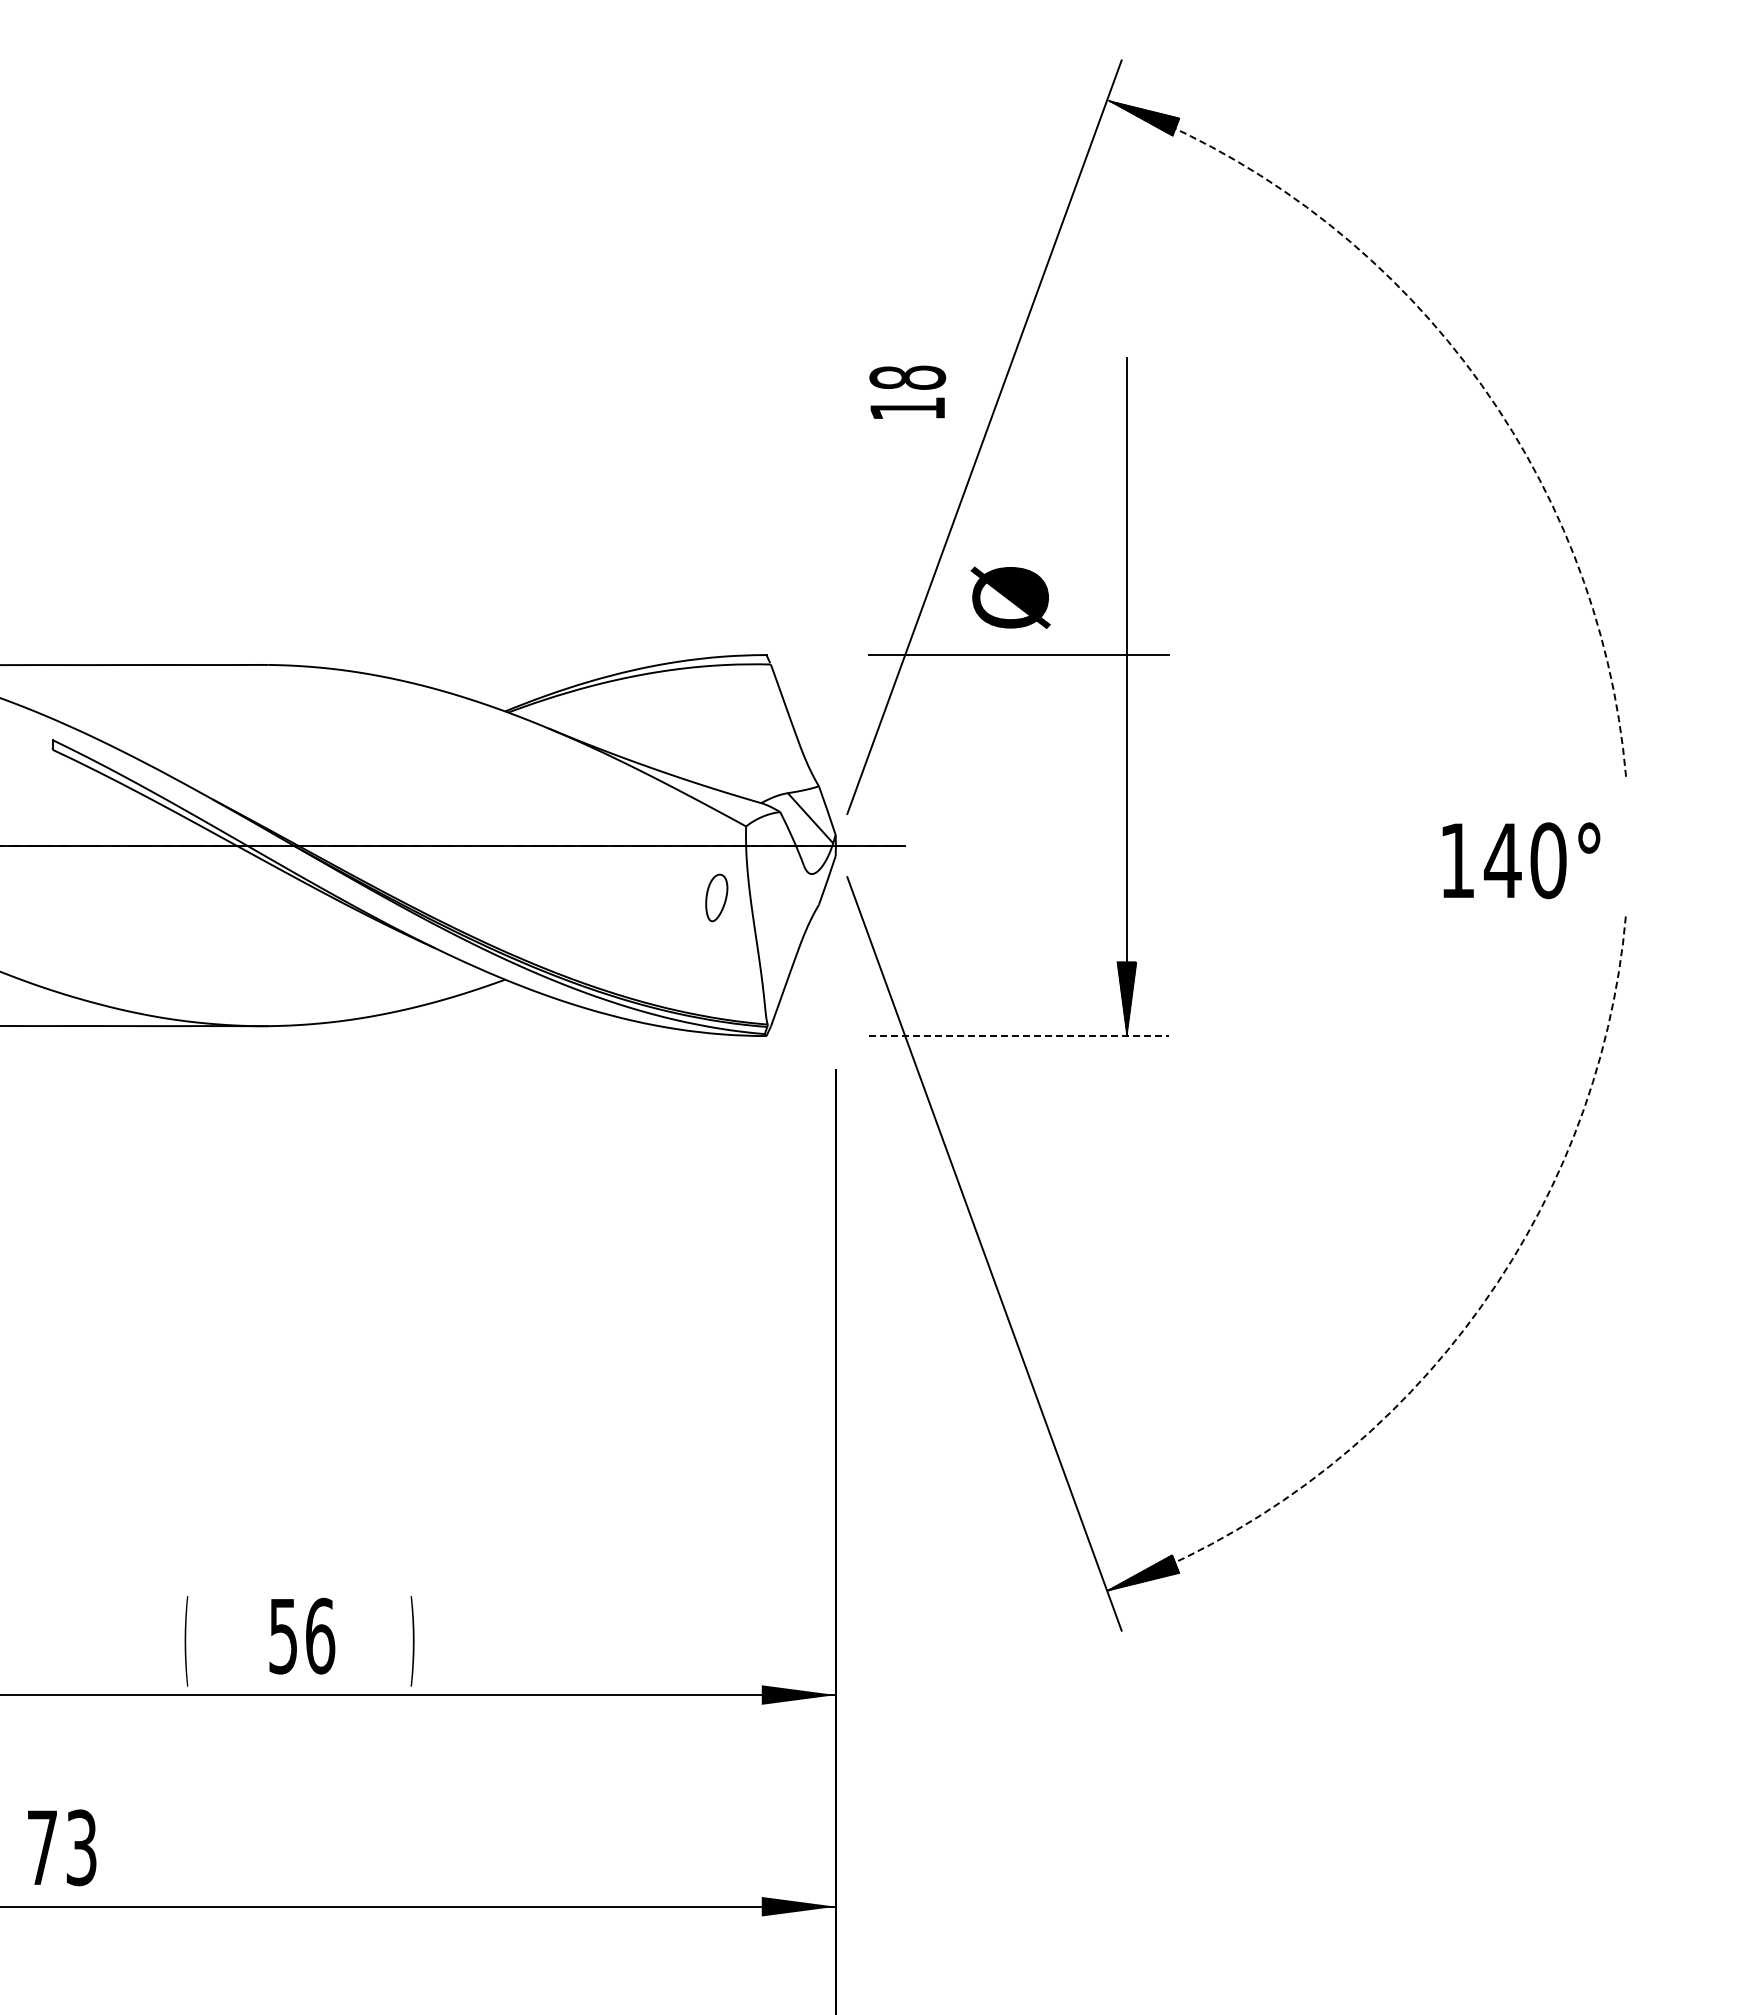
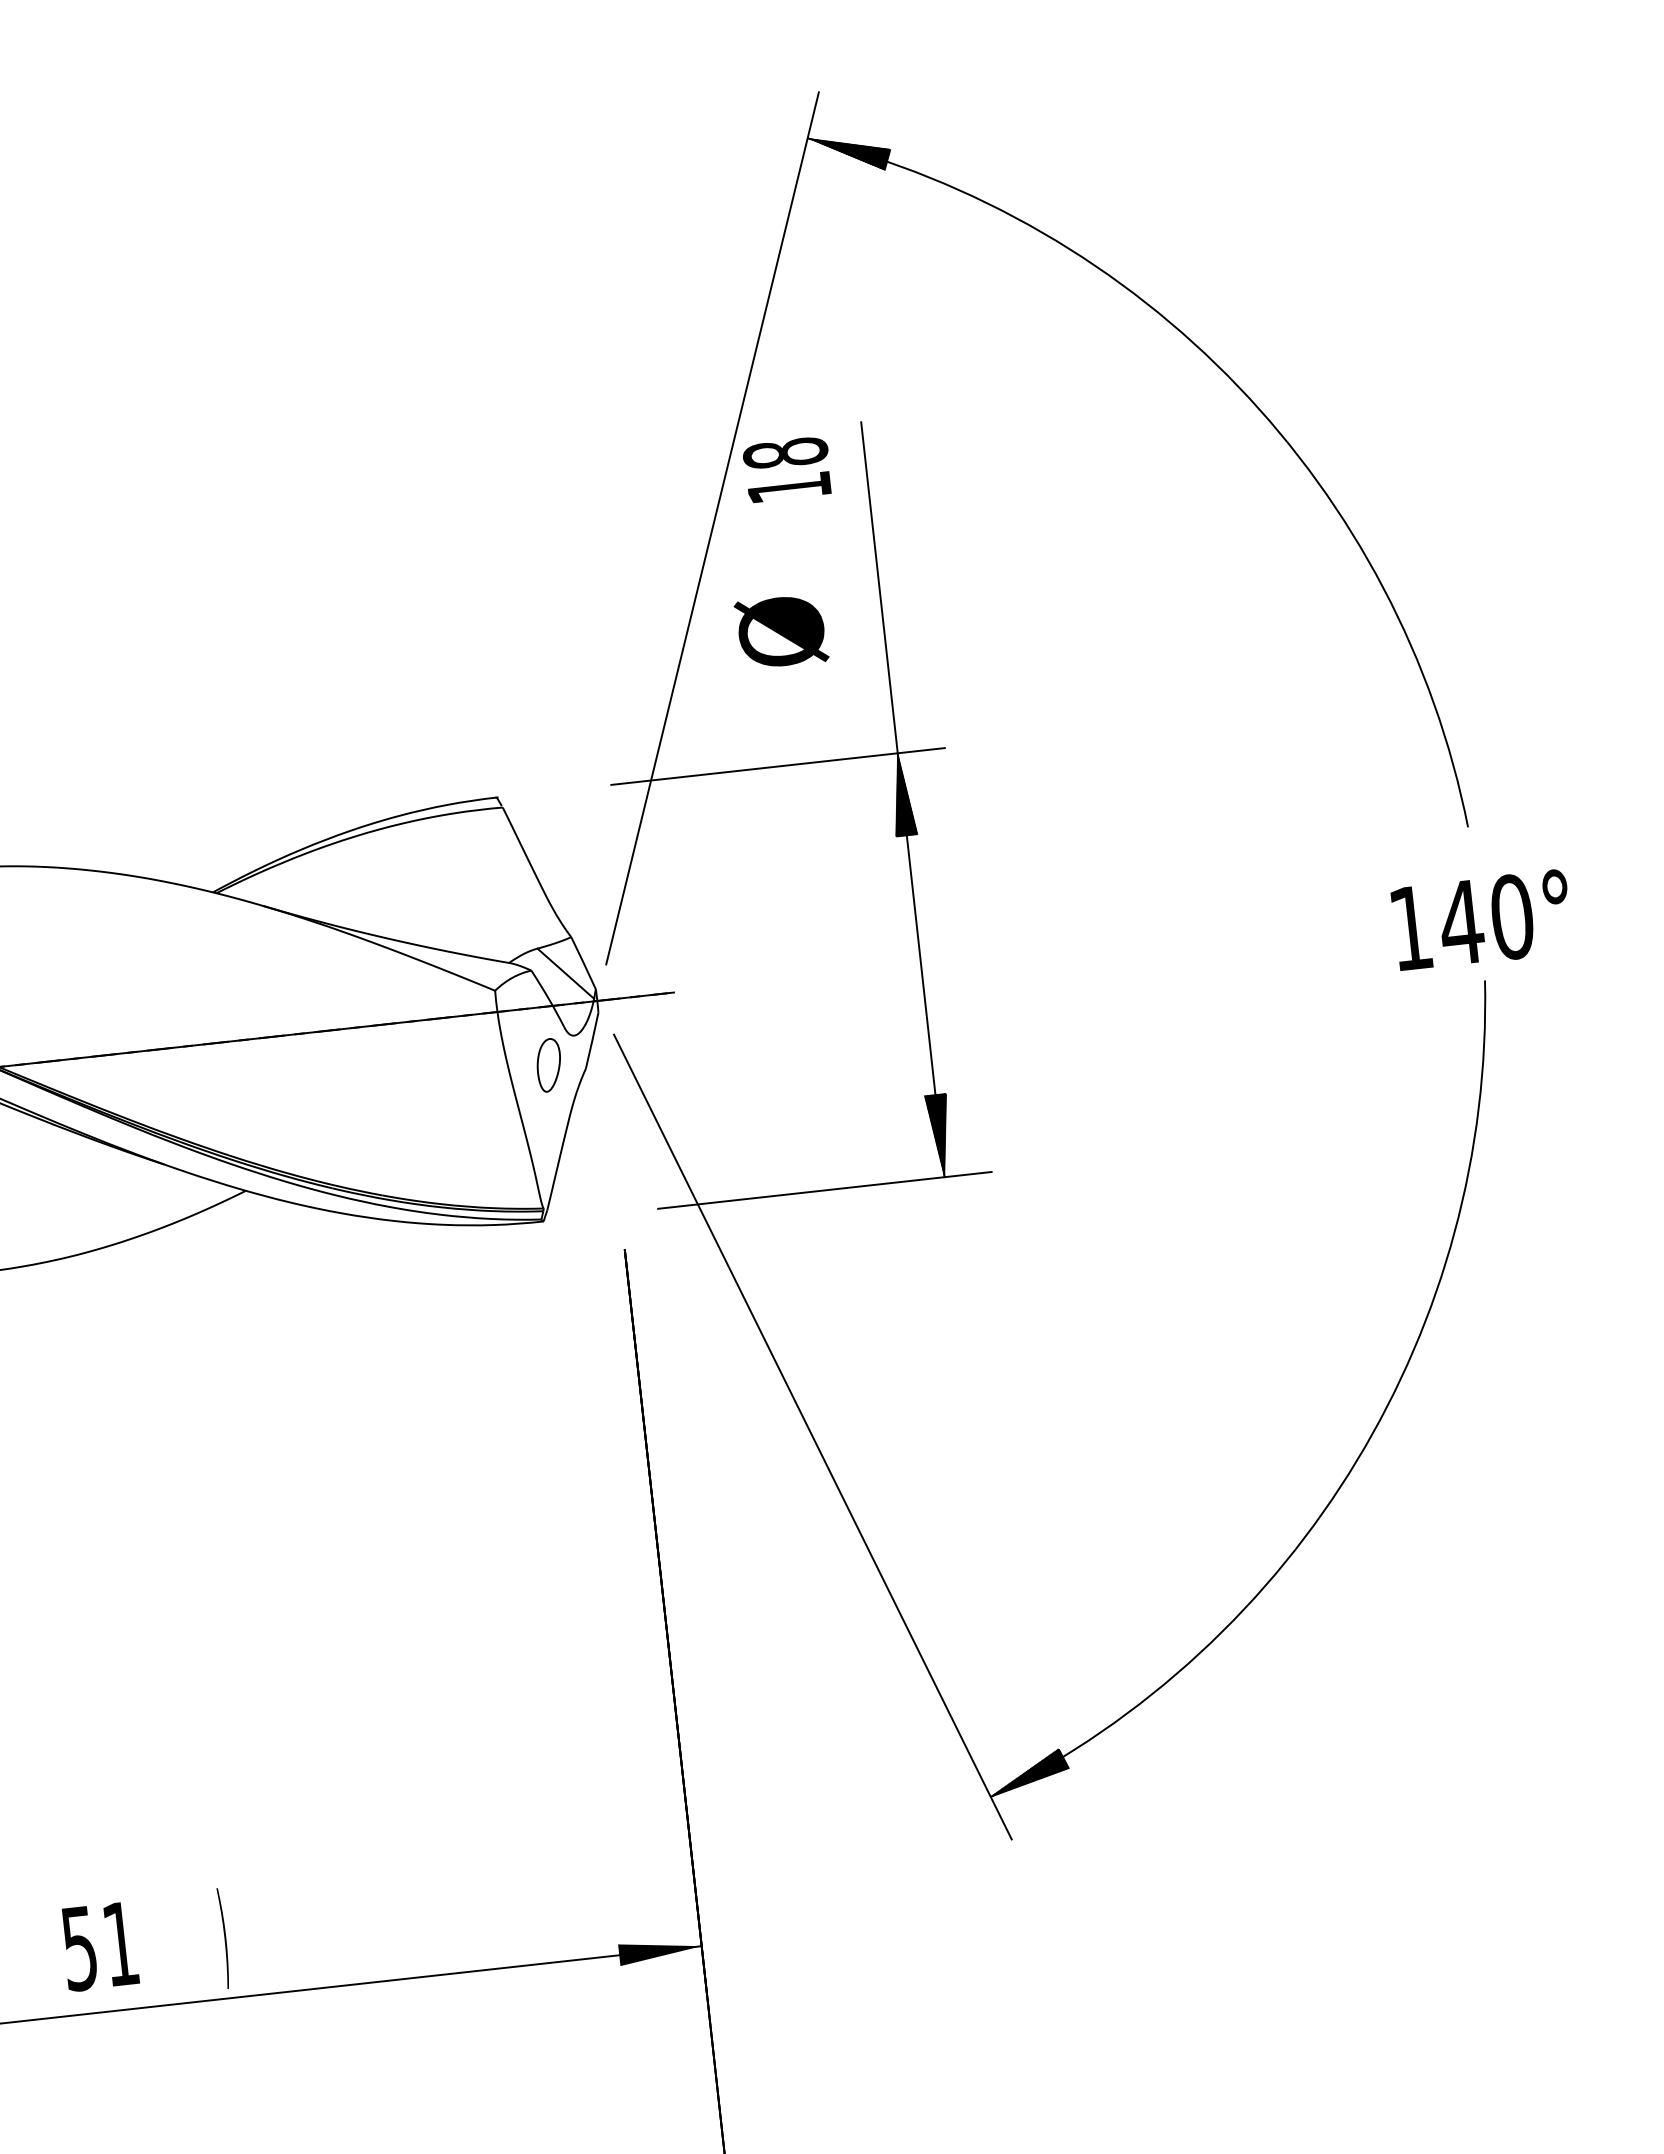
arc: (1465, 362) -> (1238, 386), dashed -> solid
text: (907, 391) -> (787, 468), moved
text: (1010, 597) -> (781, 631), moved
hatch: (1126, 692) -> (901, 794), added
text: (1521, 860) -> (1482, 920), moved
part: (716, 897) -> (548, 1064), moved
line: (1019, 1036) -> (825, 1190), dashed -> solid
arc: (1465, 1328) -> (1357, 1460), dashed -> solid
text: (320, 1635) -> (120, 1943), 56 -> 51

